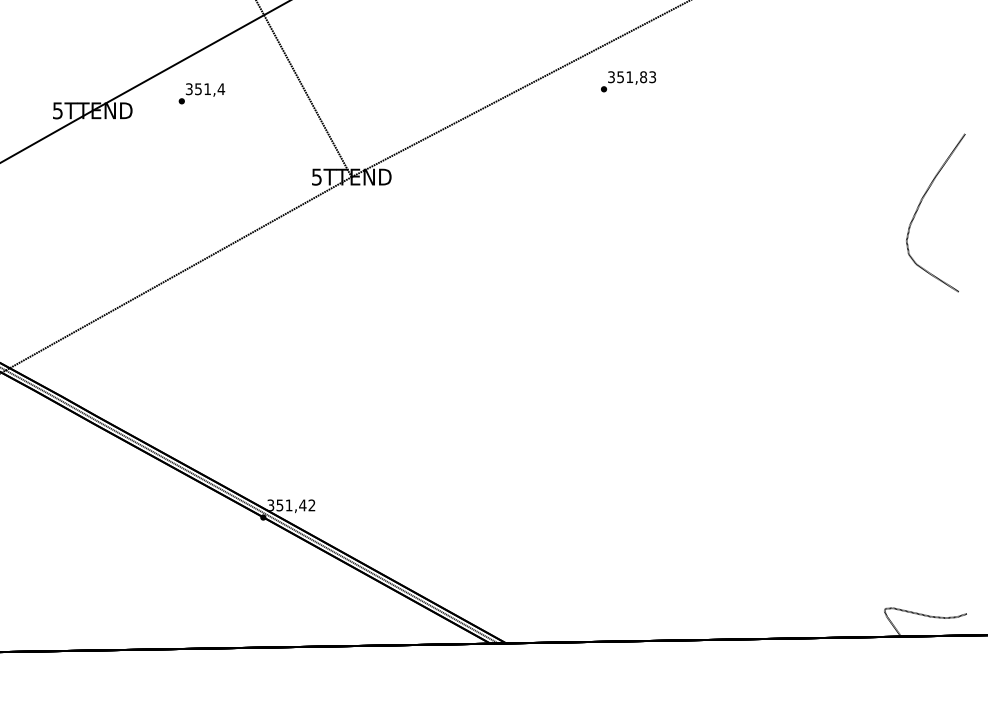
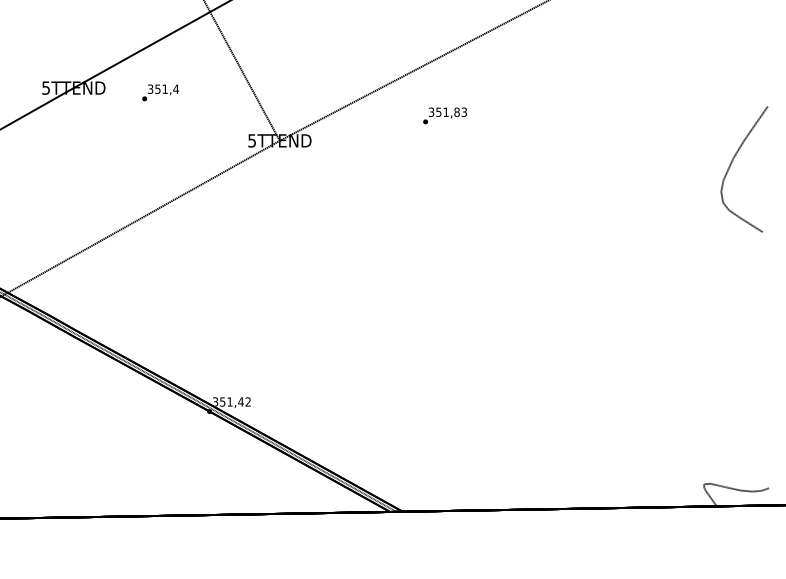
text: (628, 81) -> (445, 115), moved
text: (201, 93) -> (160, 92), moved

